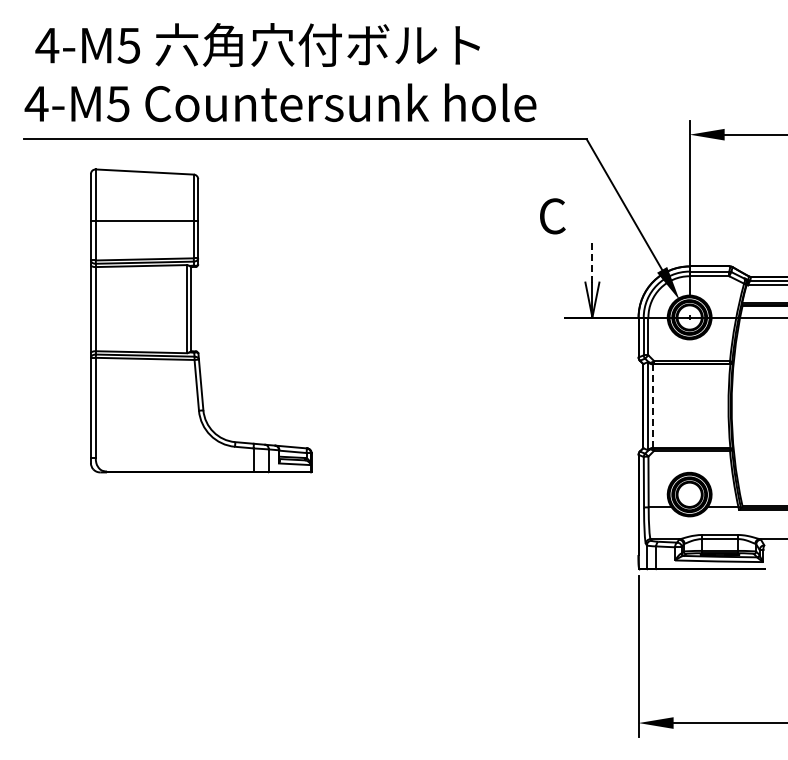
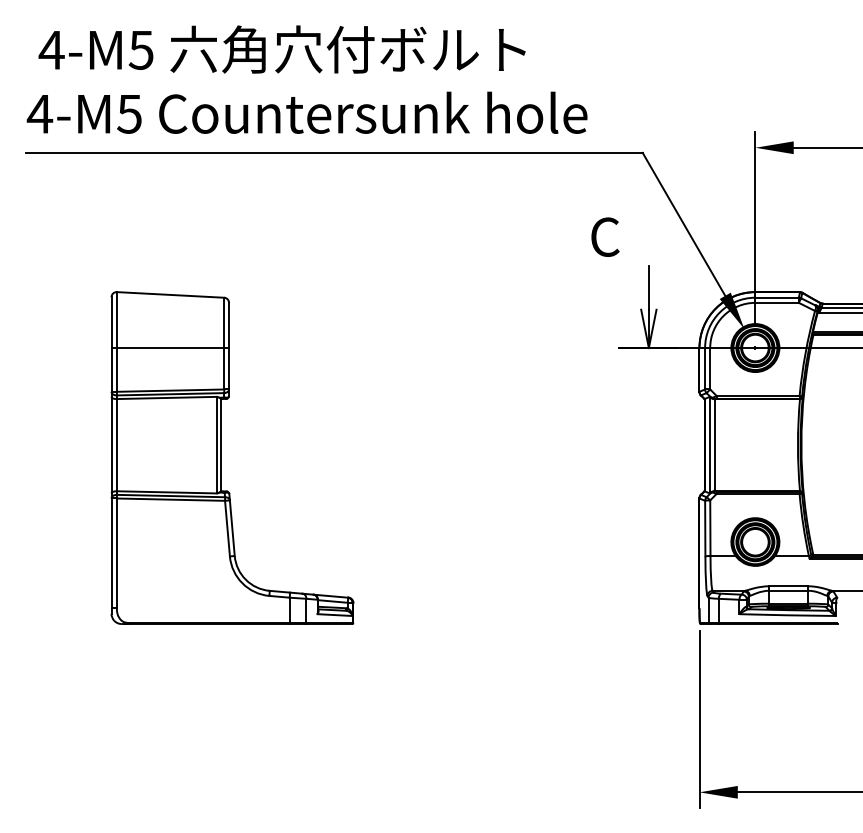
line: (592, 263) -> (648, 288), dashed -> solid
part: (191, 320) -> (221, 457), moved
line: (652, 406) -> (714, 445), dashed -> solid

